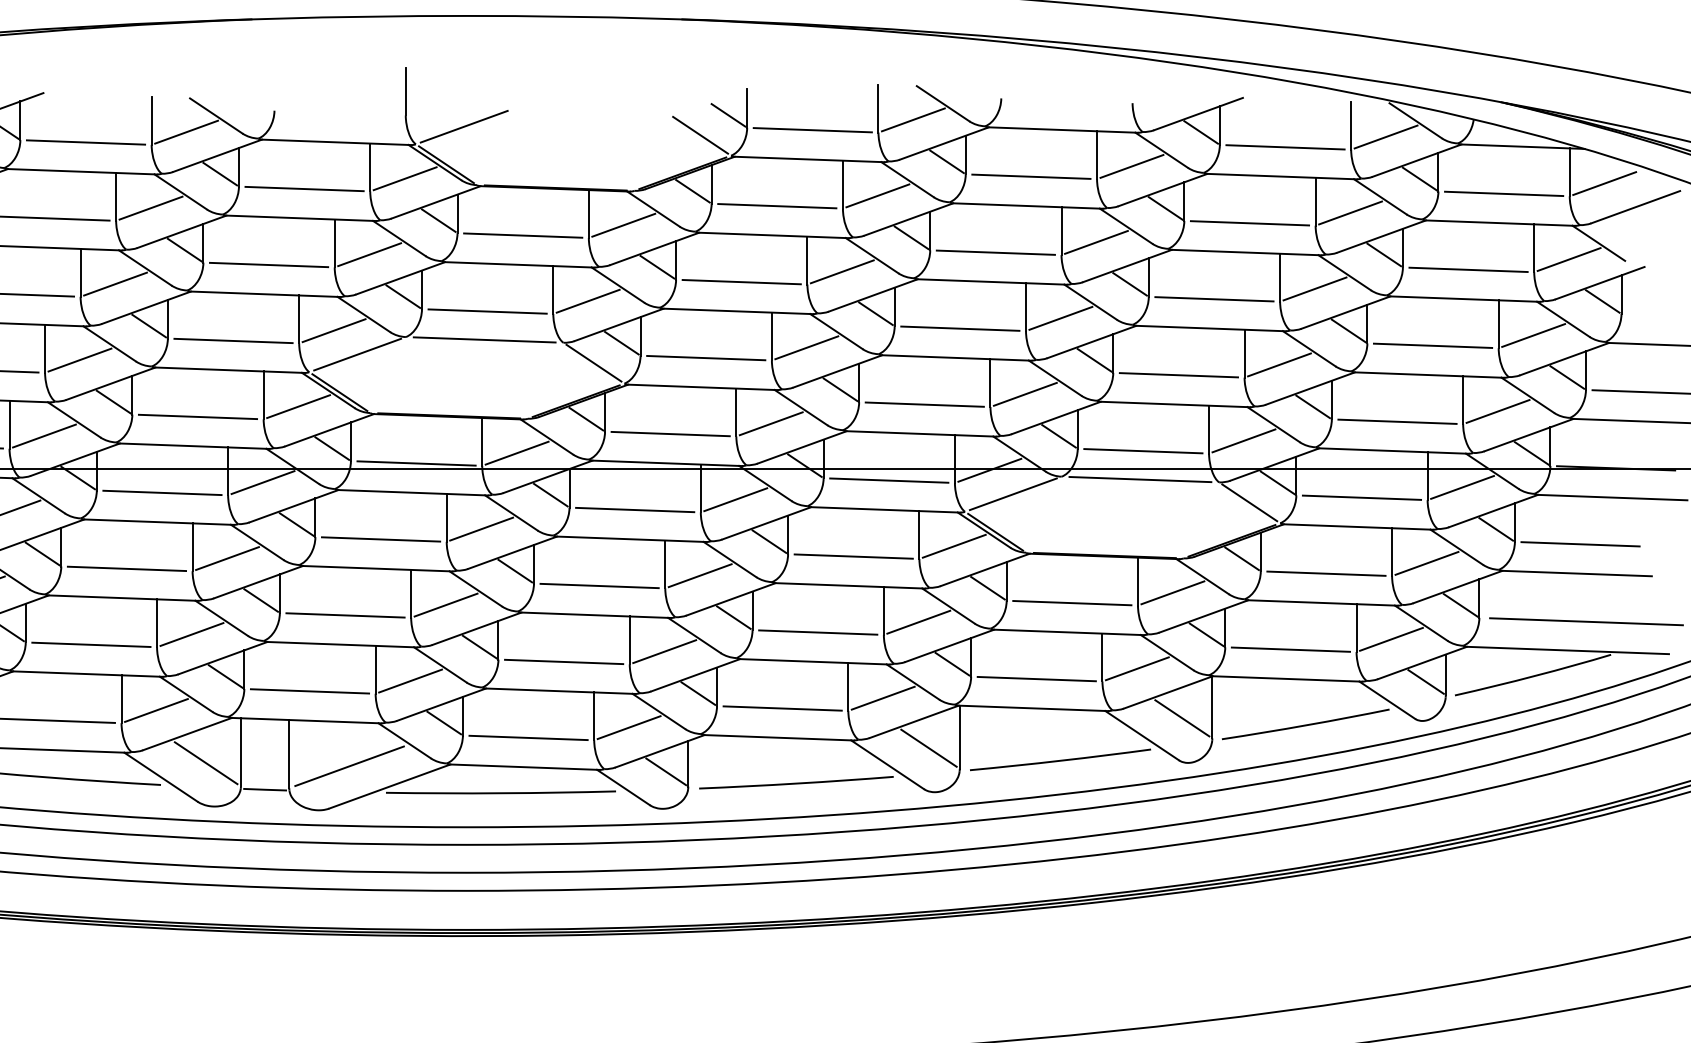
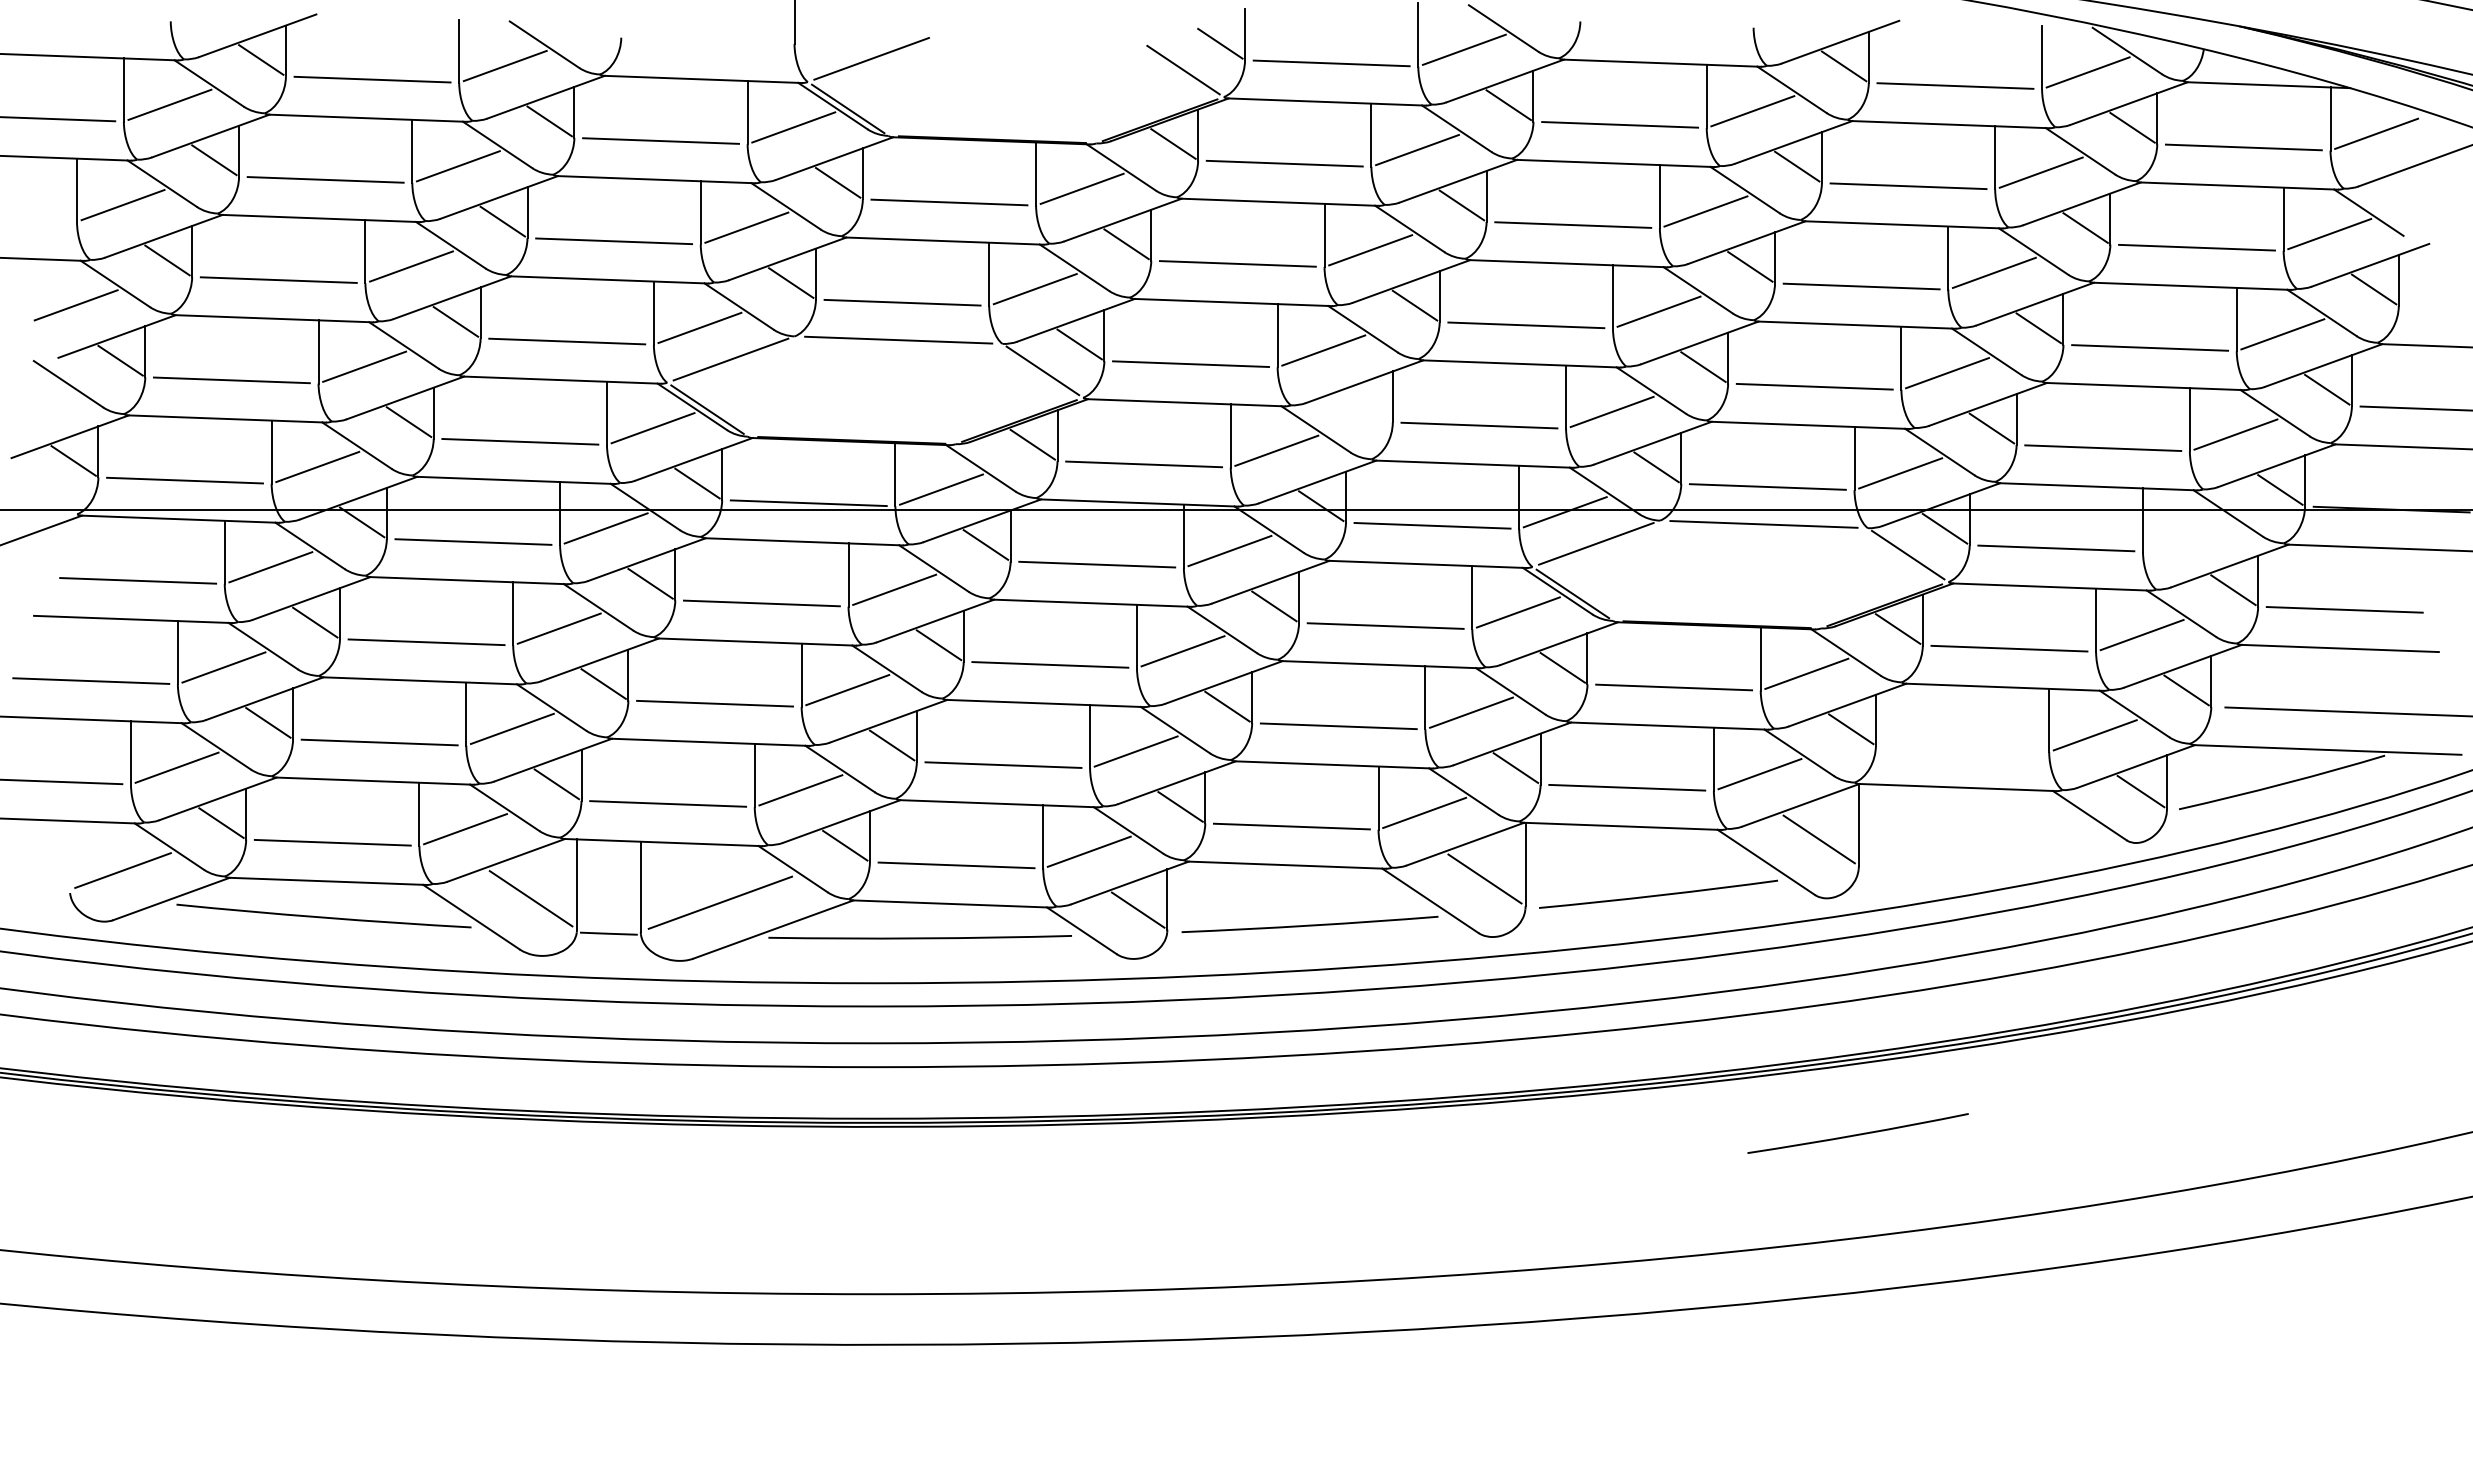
line: (839, 389) -> (1367, 405), removed
line: (1462, 487) -> (2188, 534), removed
line: (1290, 649) -> (1962, 748), removed
curve: (1306, 724) -> (1858, 1133), moved

